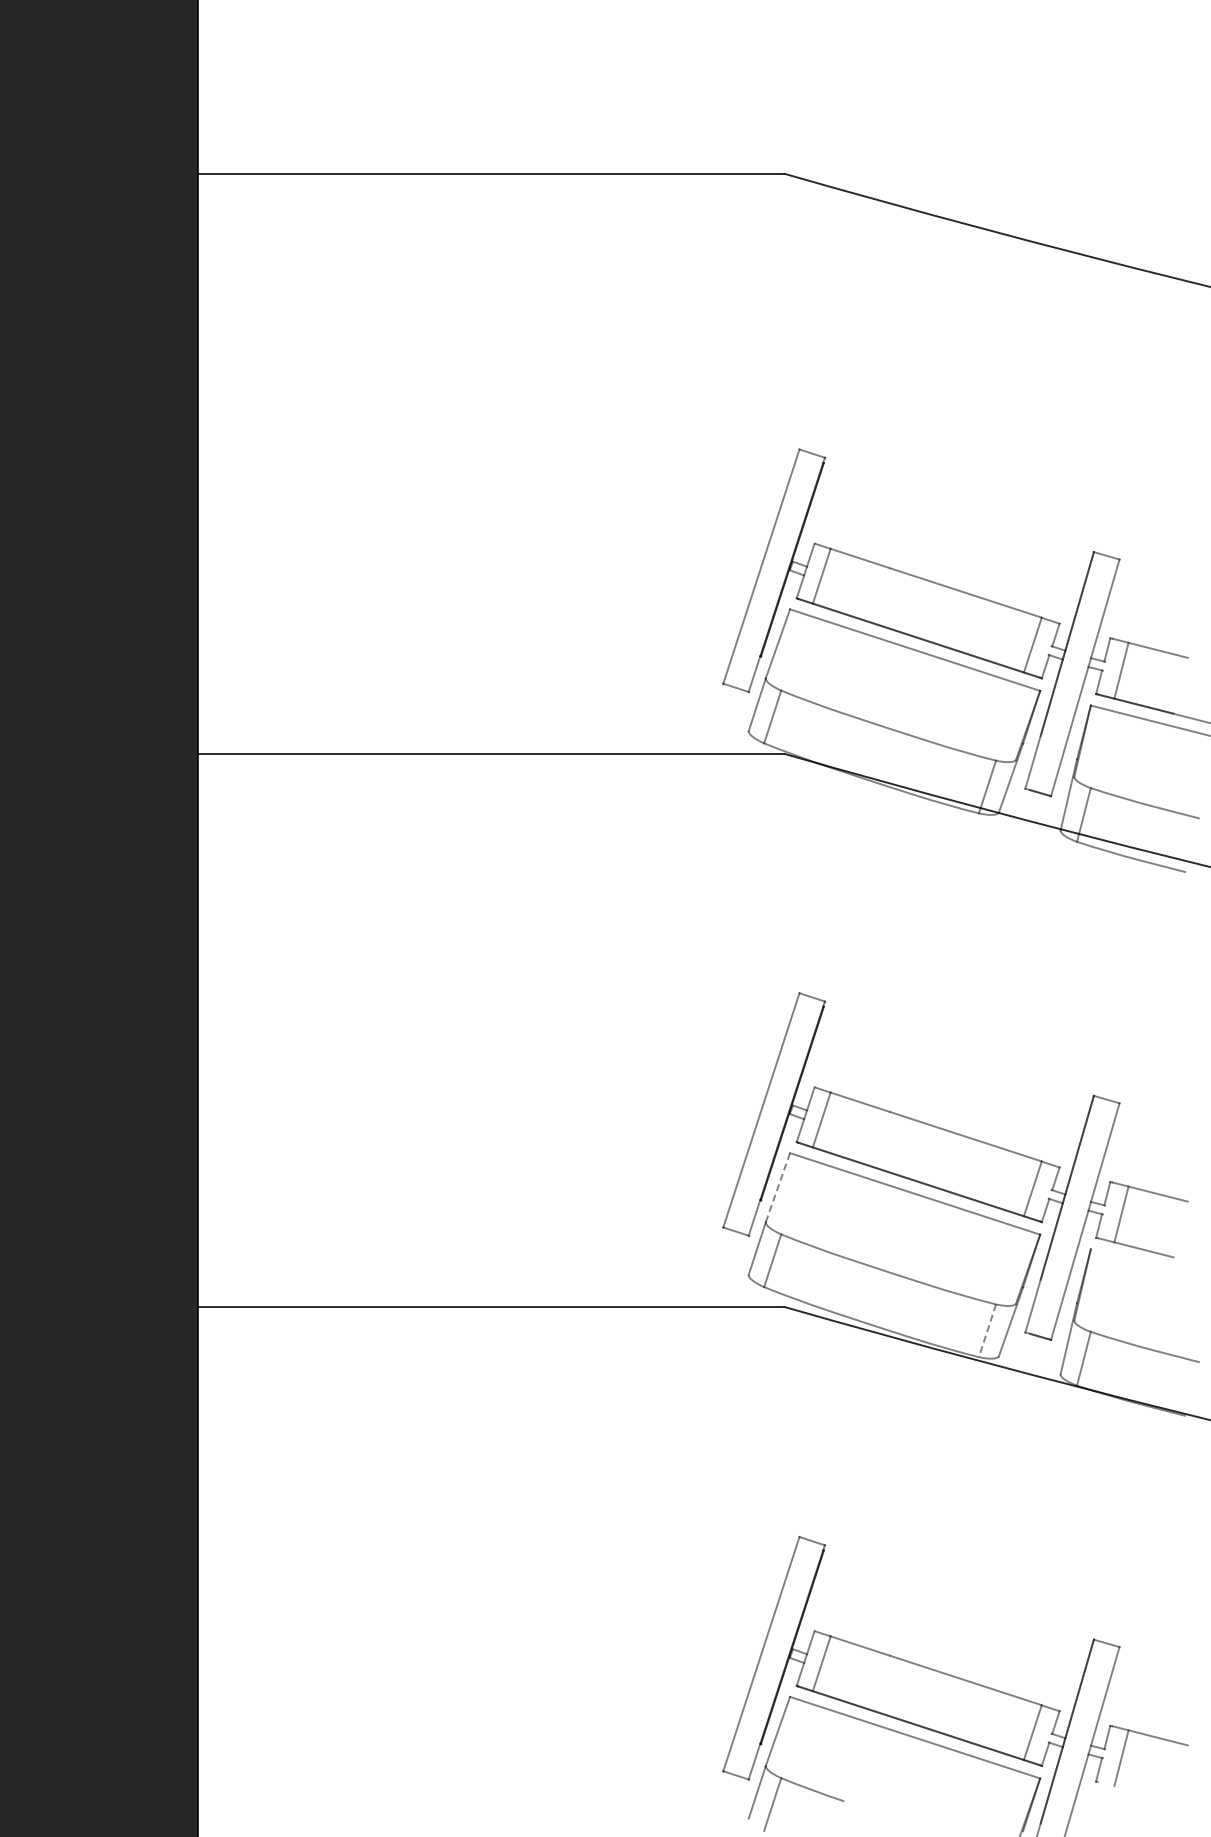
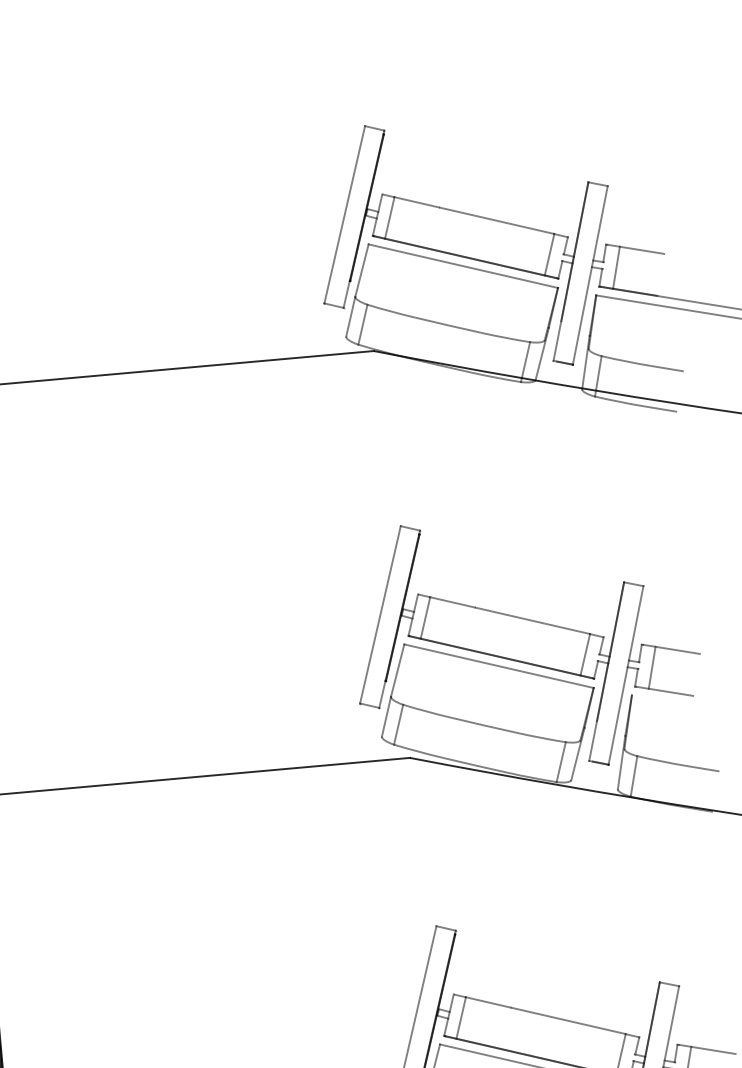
line: (777, 1187) -> (397, 670), dashed -> solid
line: (987, 1330) -> (561, 761), dashed -> solid

